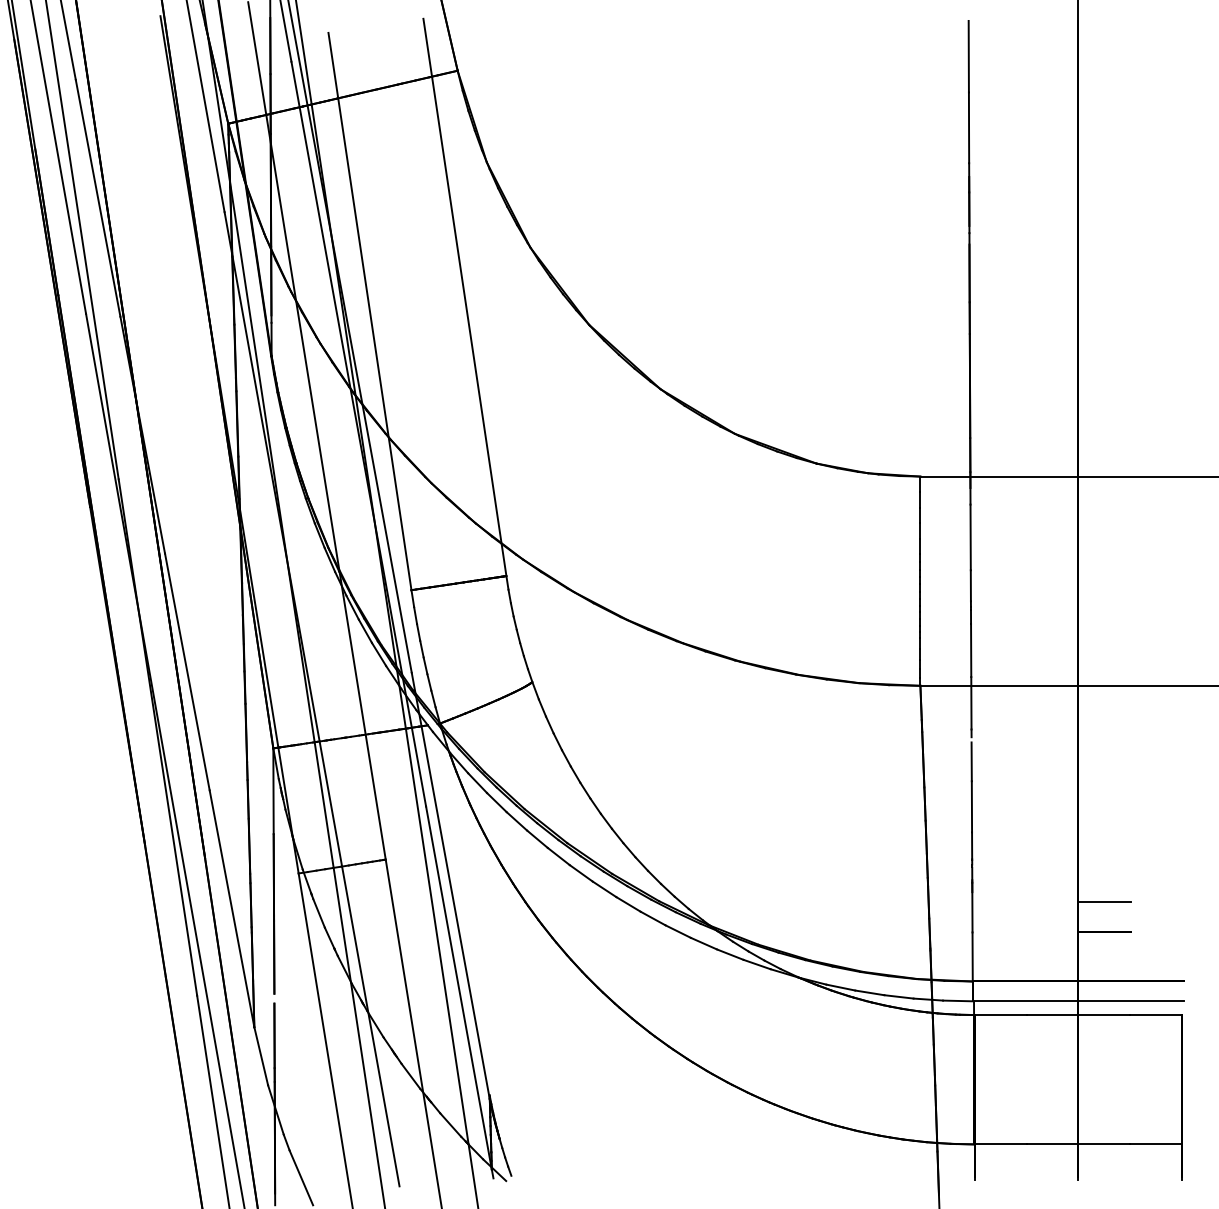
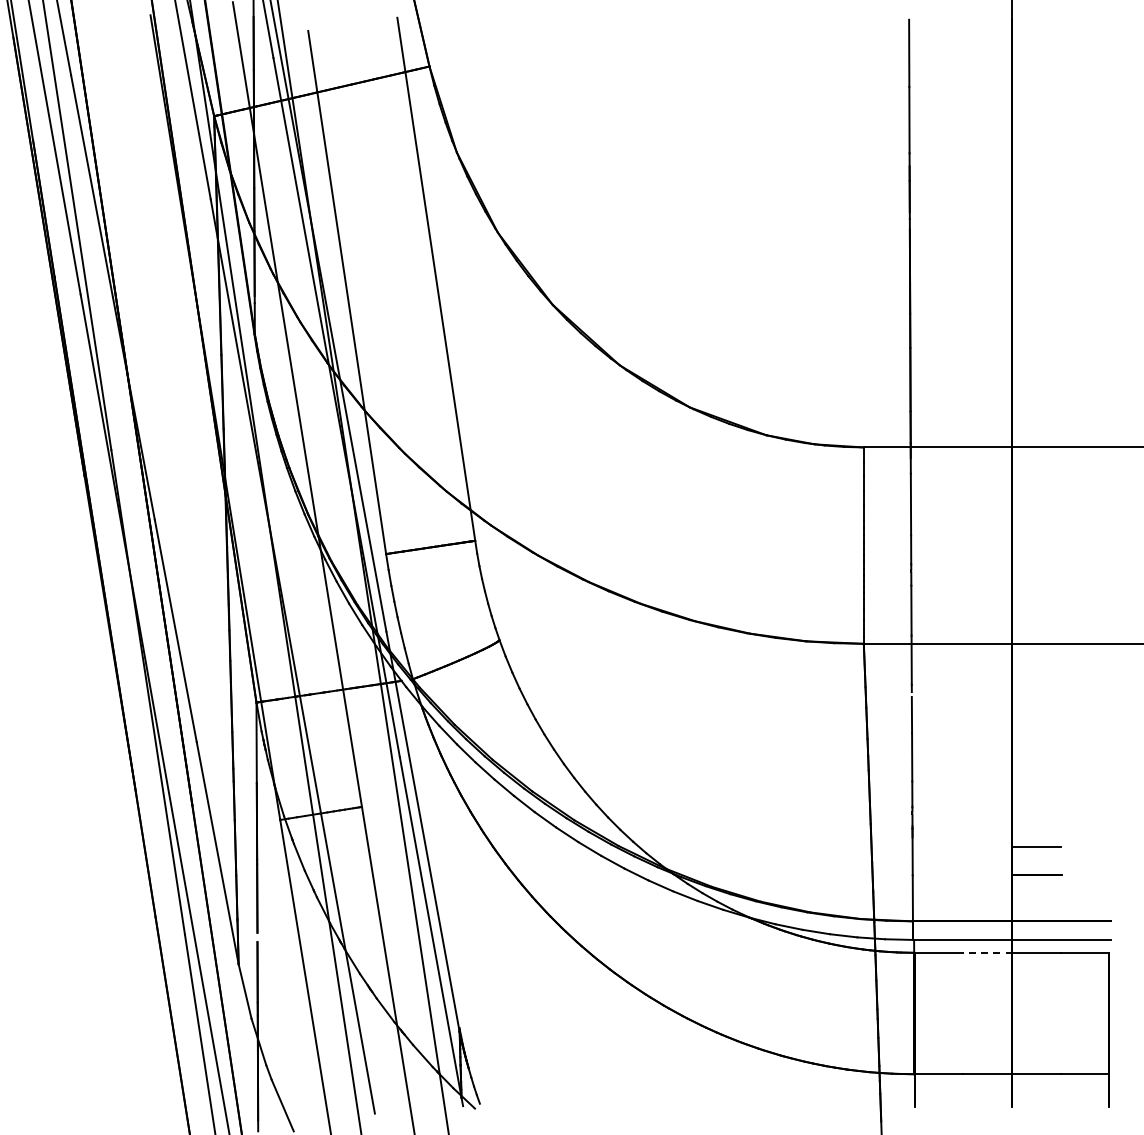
line: (1052, 1015) -> (987, 953), solid -> dashed

